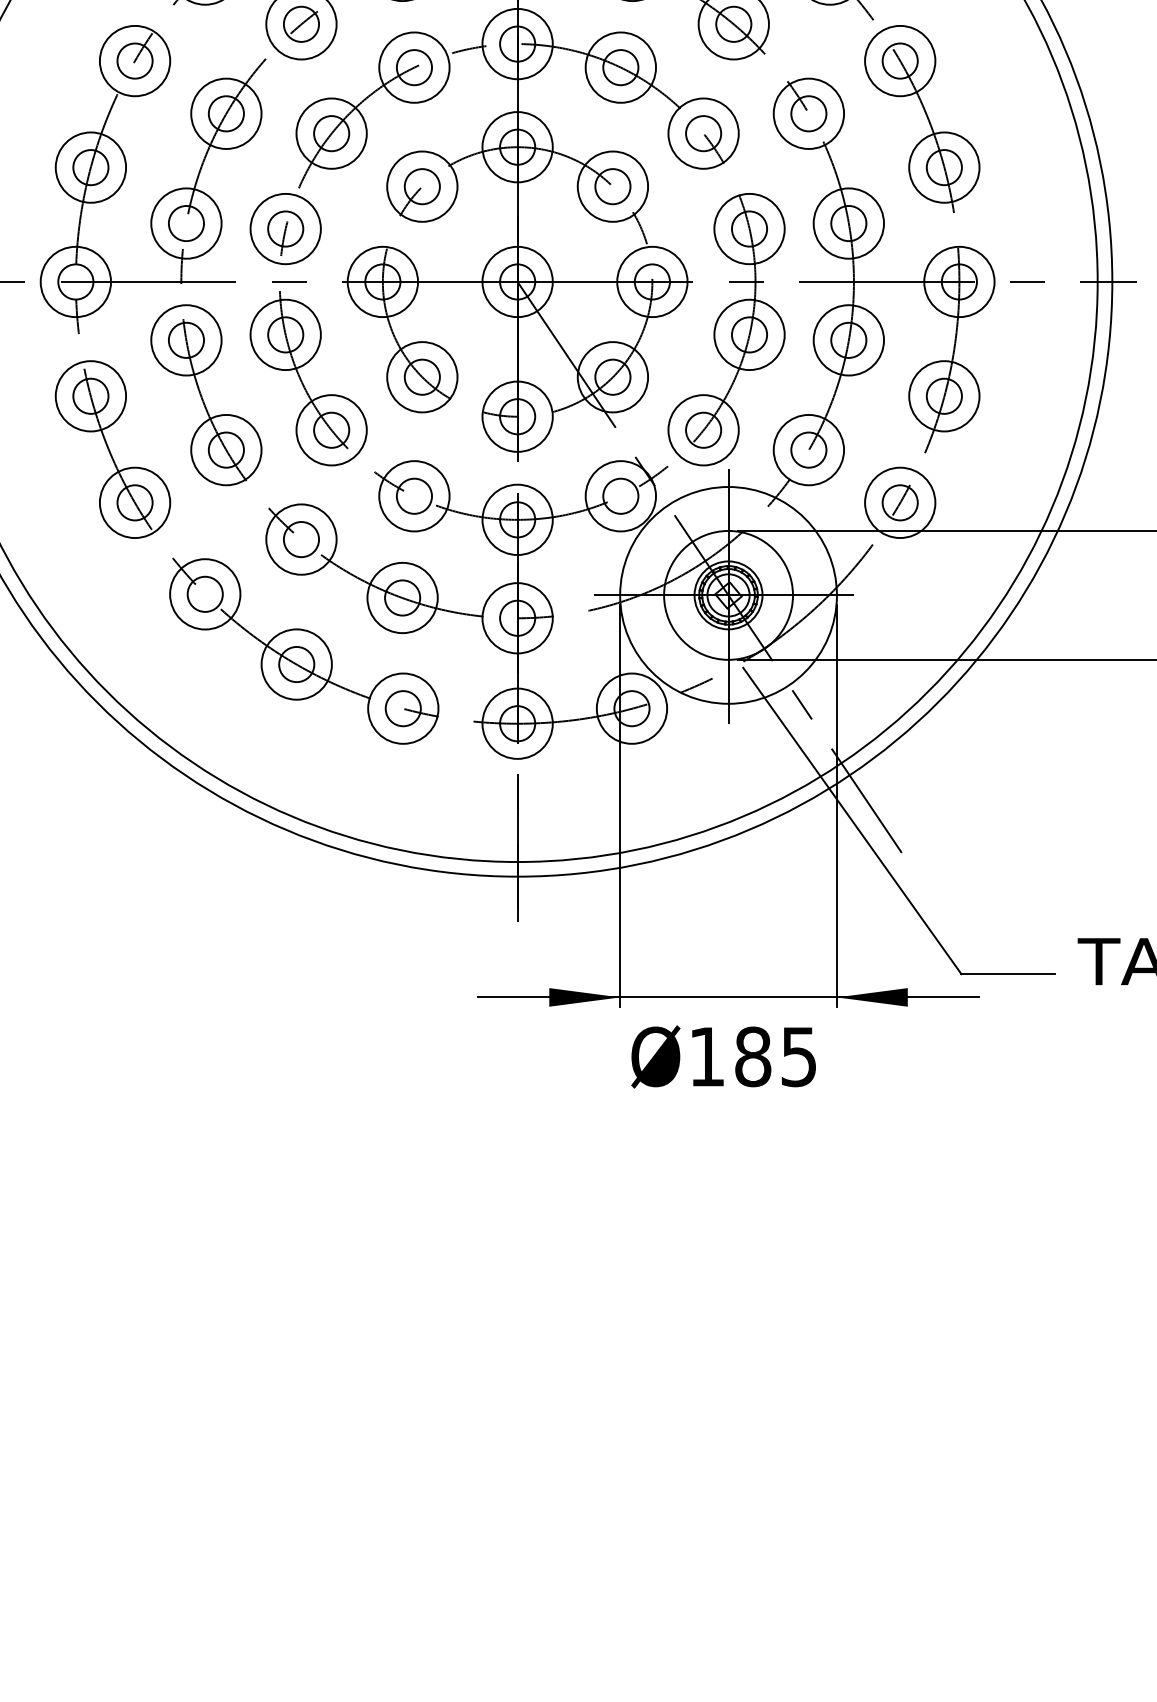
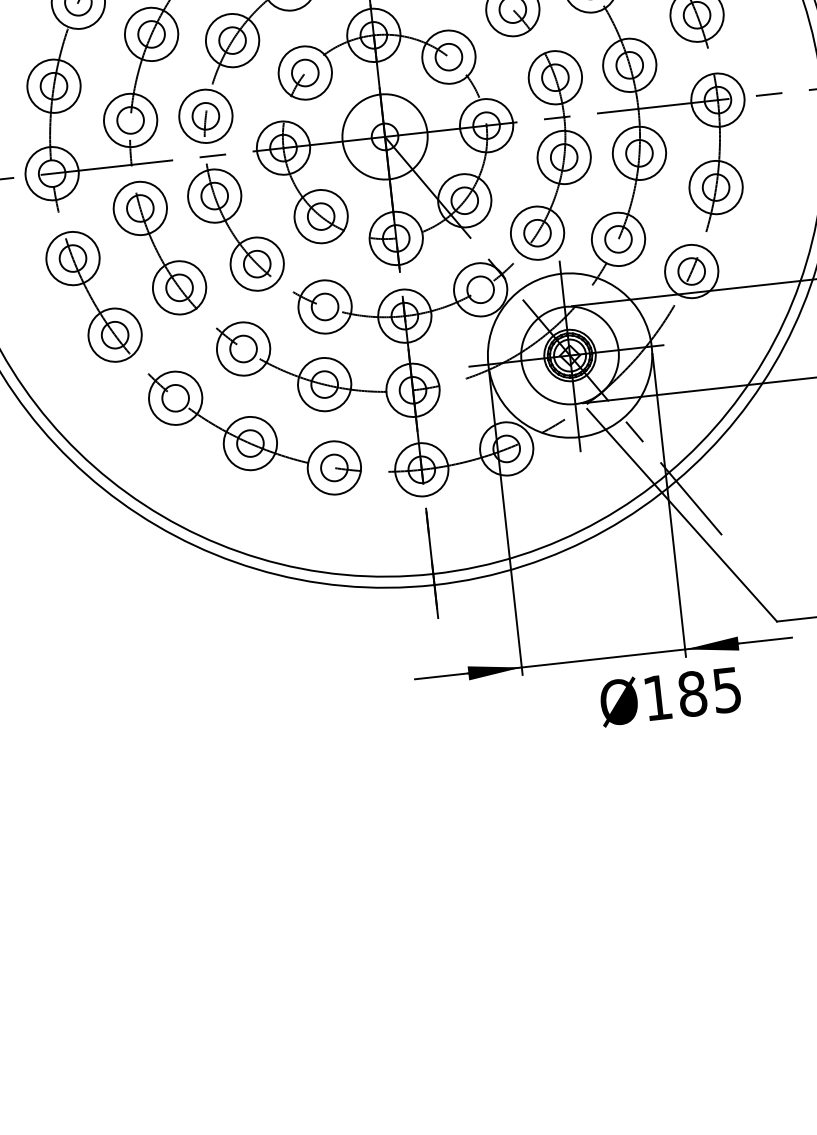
circle: (517, 281) -> (384, 136), size x1.6
text: (723, 1056) -> (670, 696), moved

